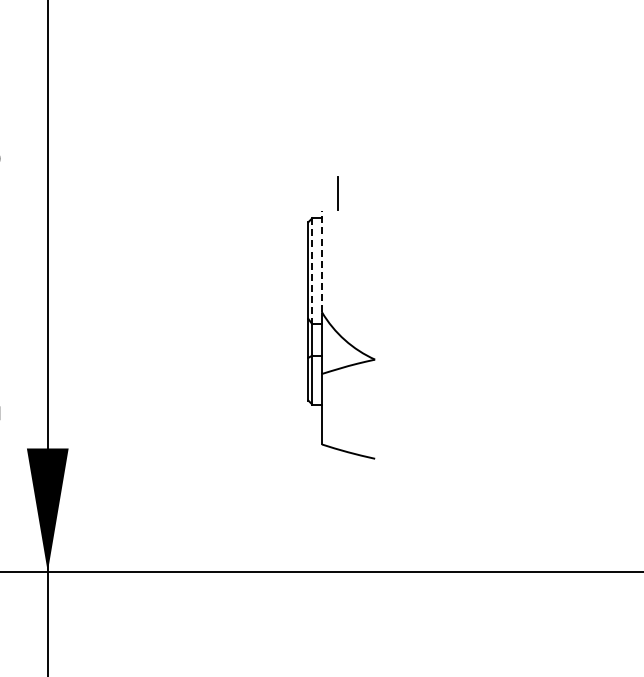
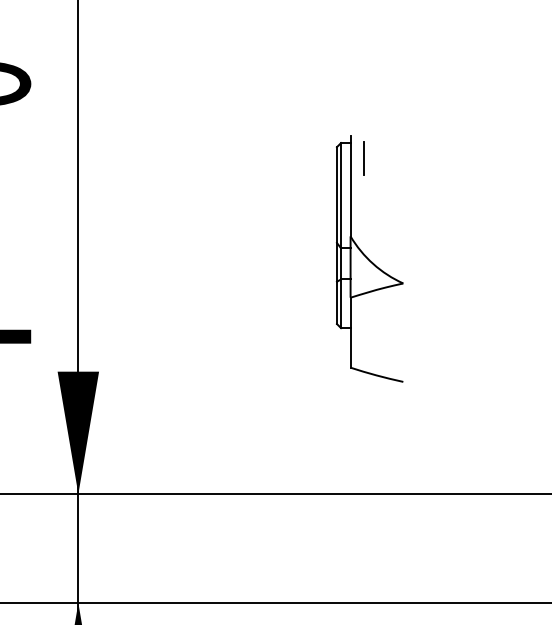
line: (337, 193) -> (363, 158), moved
line: (321, 261) -> (350, 186), dashed -> solid
line: (312, 271) -> (341, 195), dashed -> solid

